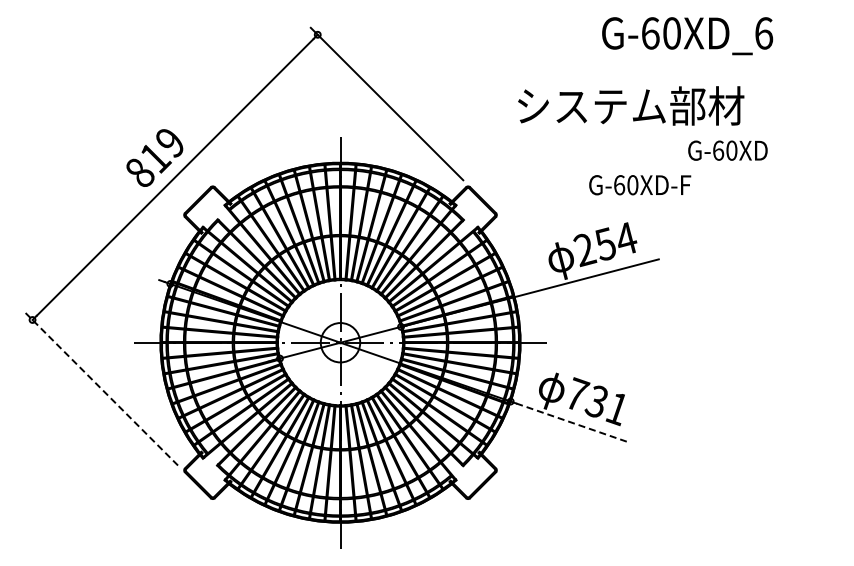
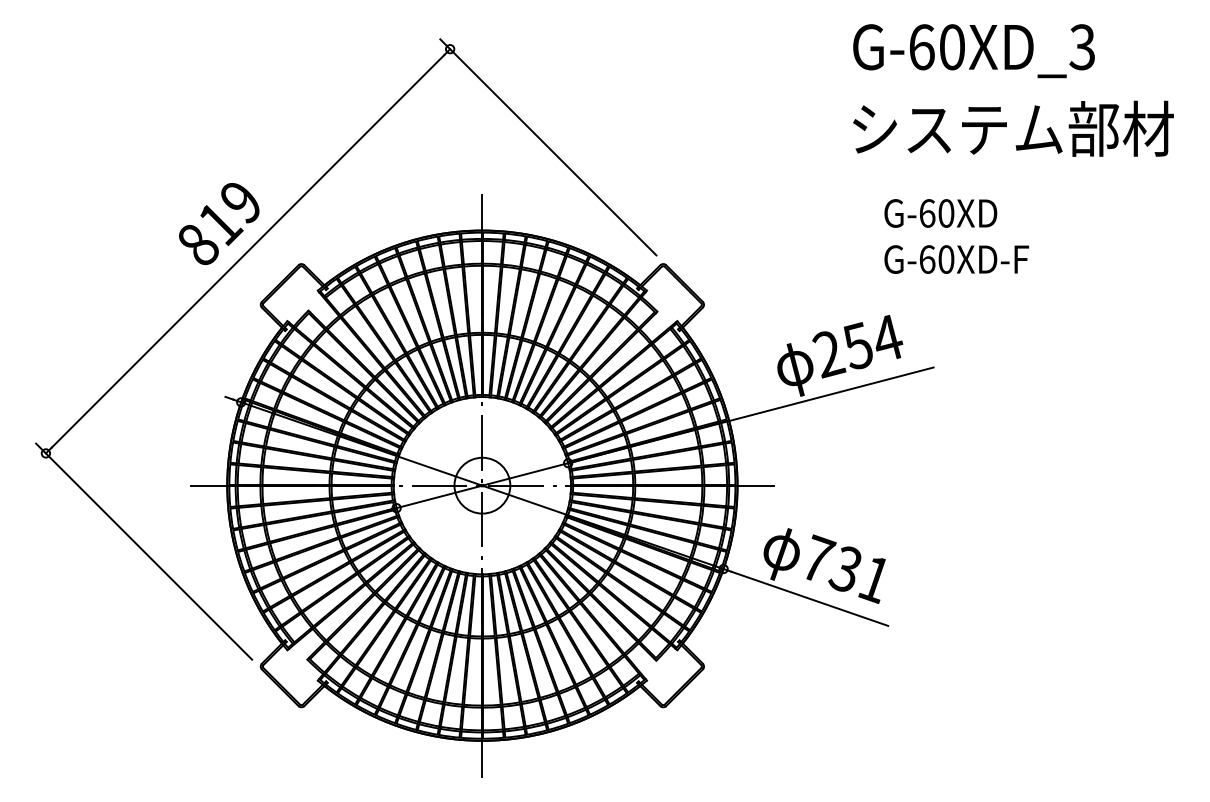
text: (763, 33) -> (1081, 47), G-60XD_6 -> G-60XD_3
text: (631, 105) -> (1013, 128), moved
text: (727, 150) -> (940, 213), moved
text: (640, 185) -> (957, 259), moved
line: (101, 389) -> (143, 551), dashed -> solid
line: (571, 422) -> (809, 598), dashed -> solid

